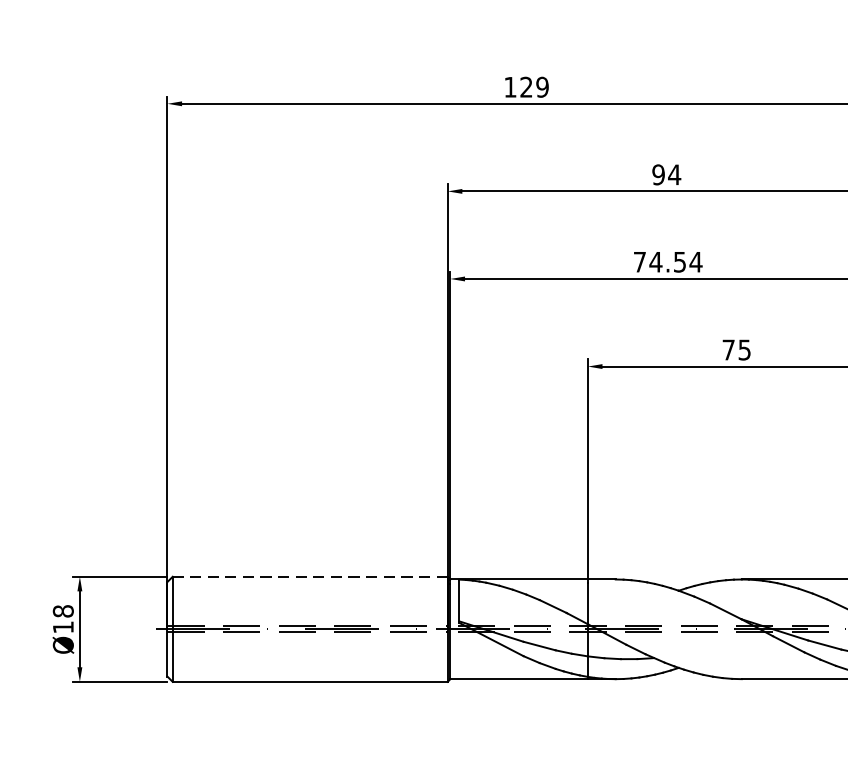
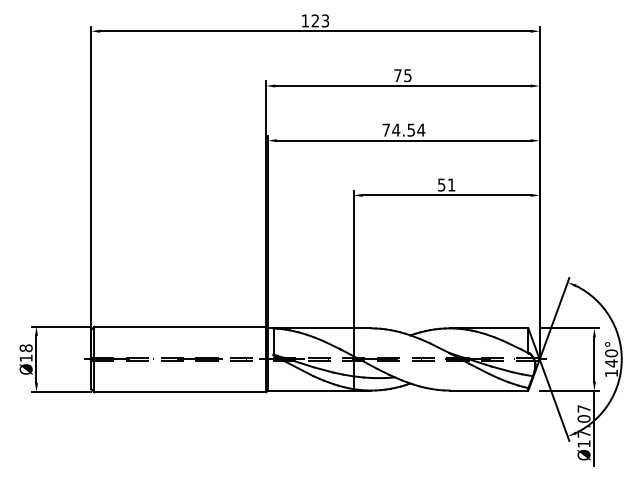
text: (542, 86) -> (325, 20), 129 -> 123
text: (667, 174) -> (403, 75), 94 -> 75
text: (736, 349) -> (446, 184), 75 -> 51
line: (310, 576) -> (180, 326), dashed -> solid

